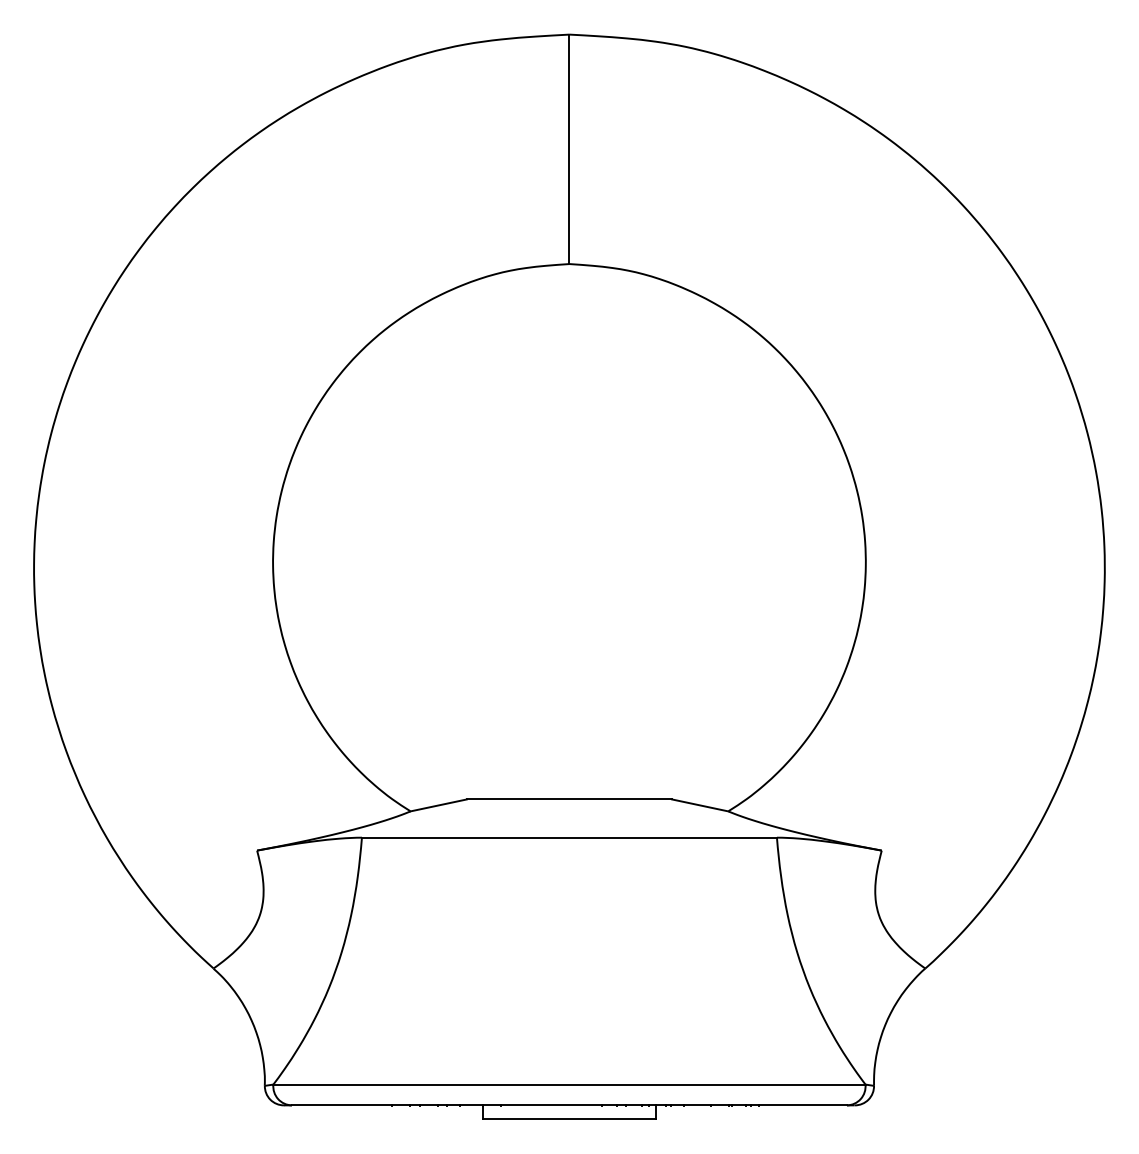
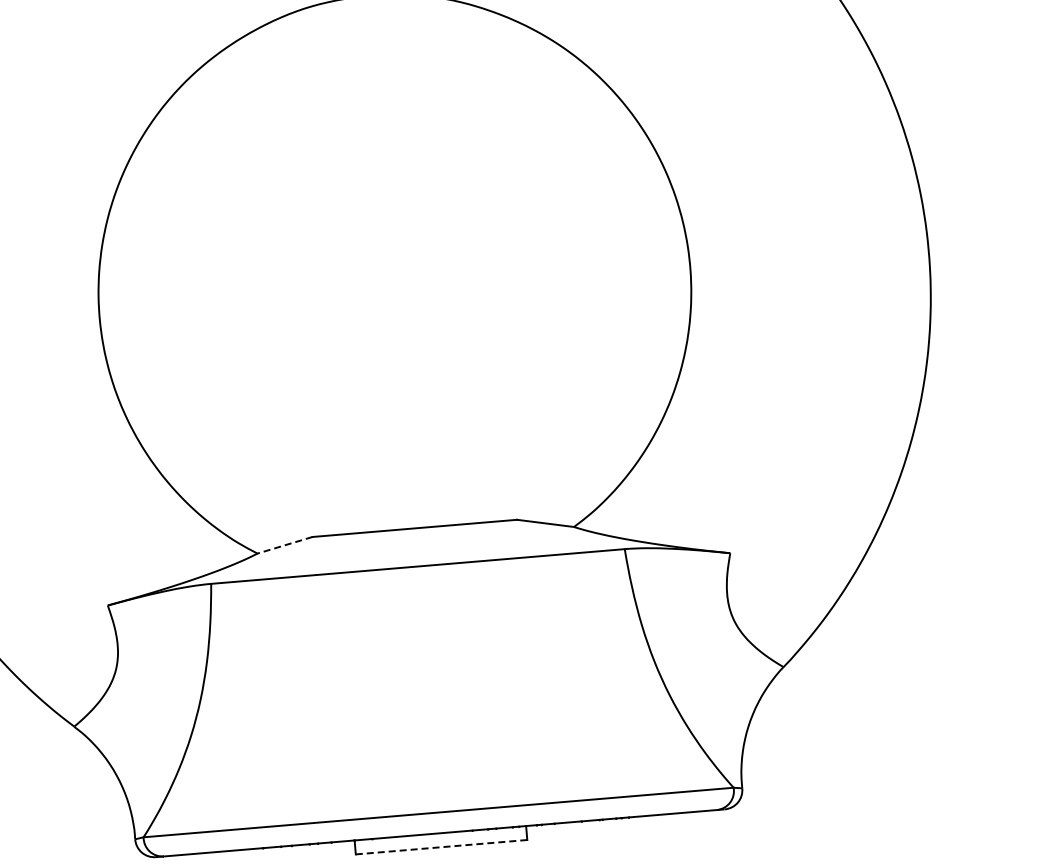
line: (437, 805) -> (283, 545), solid -> dashed
line: (569, 1119) -> (441, 847), solid -> dashed

